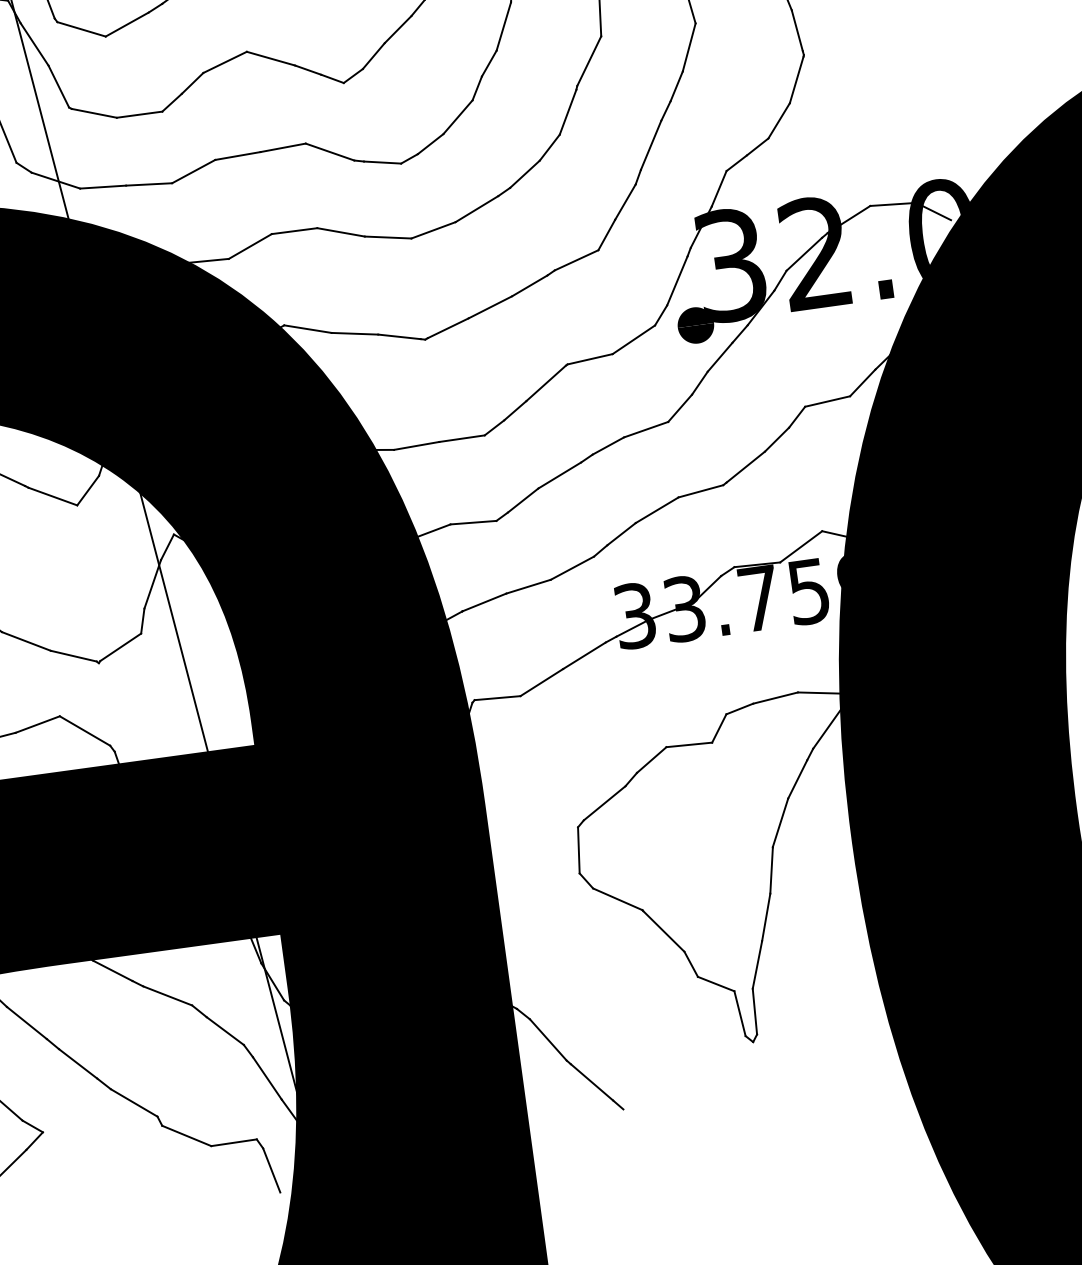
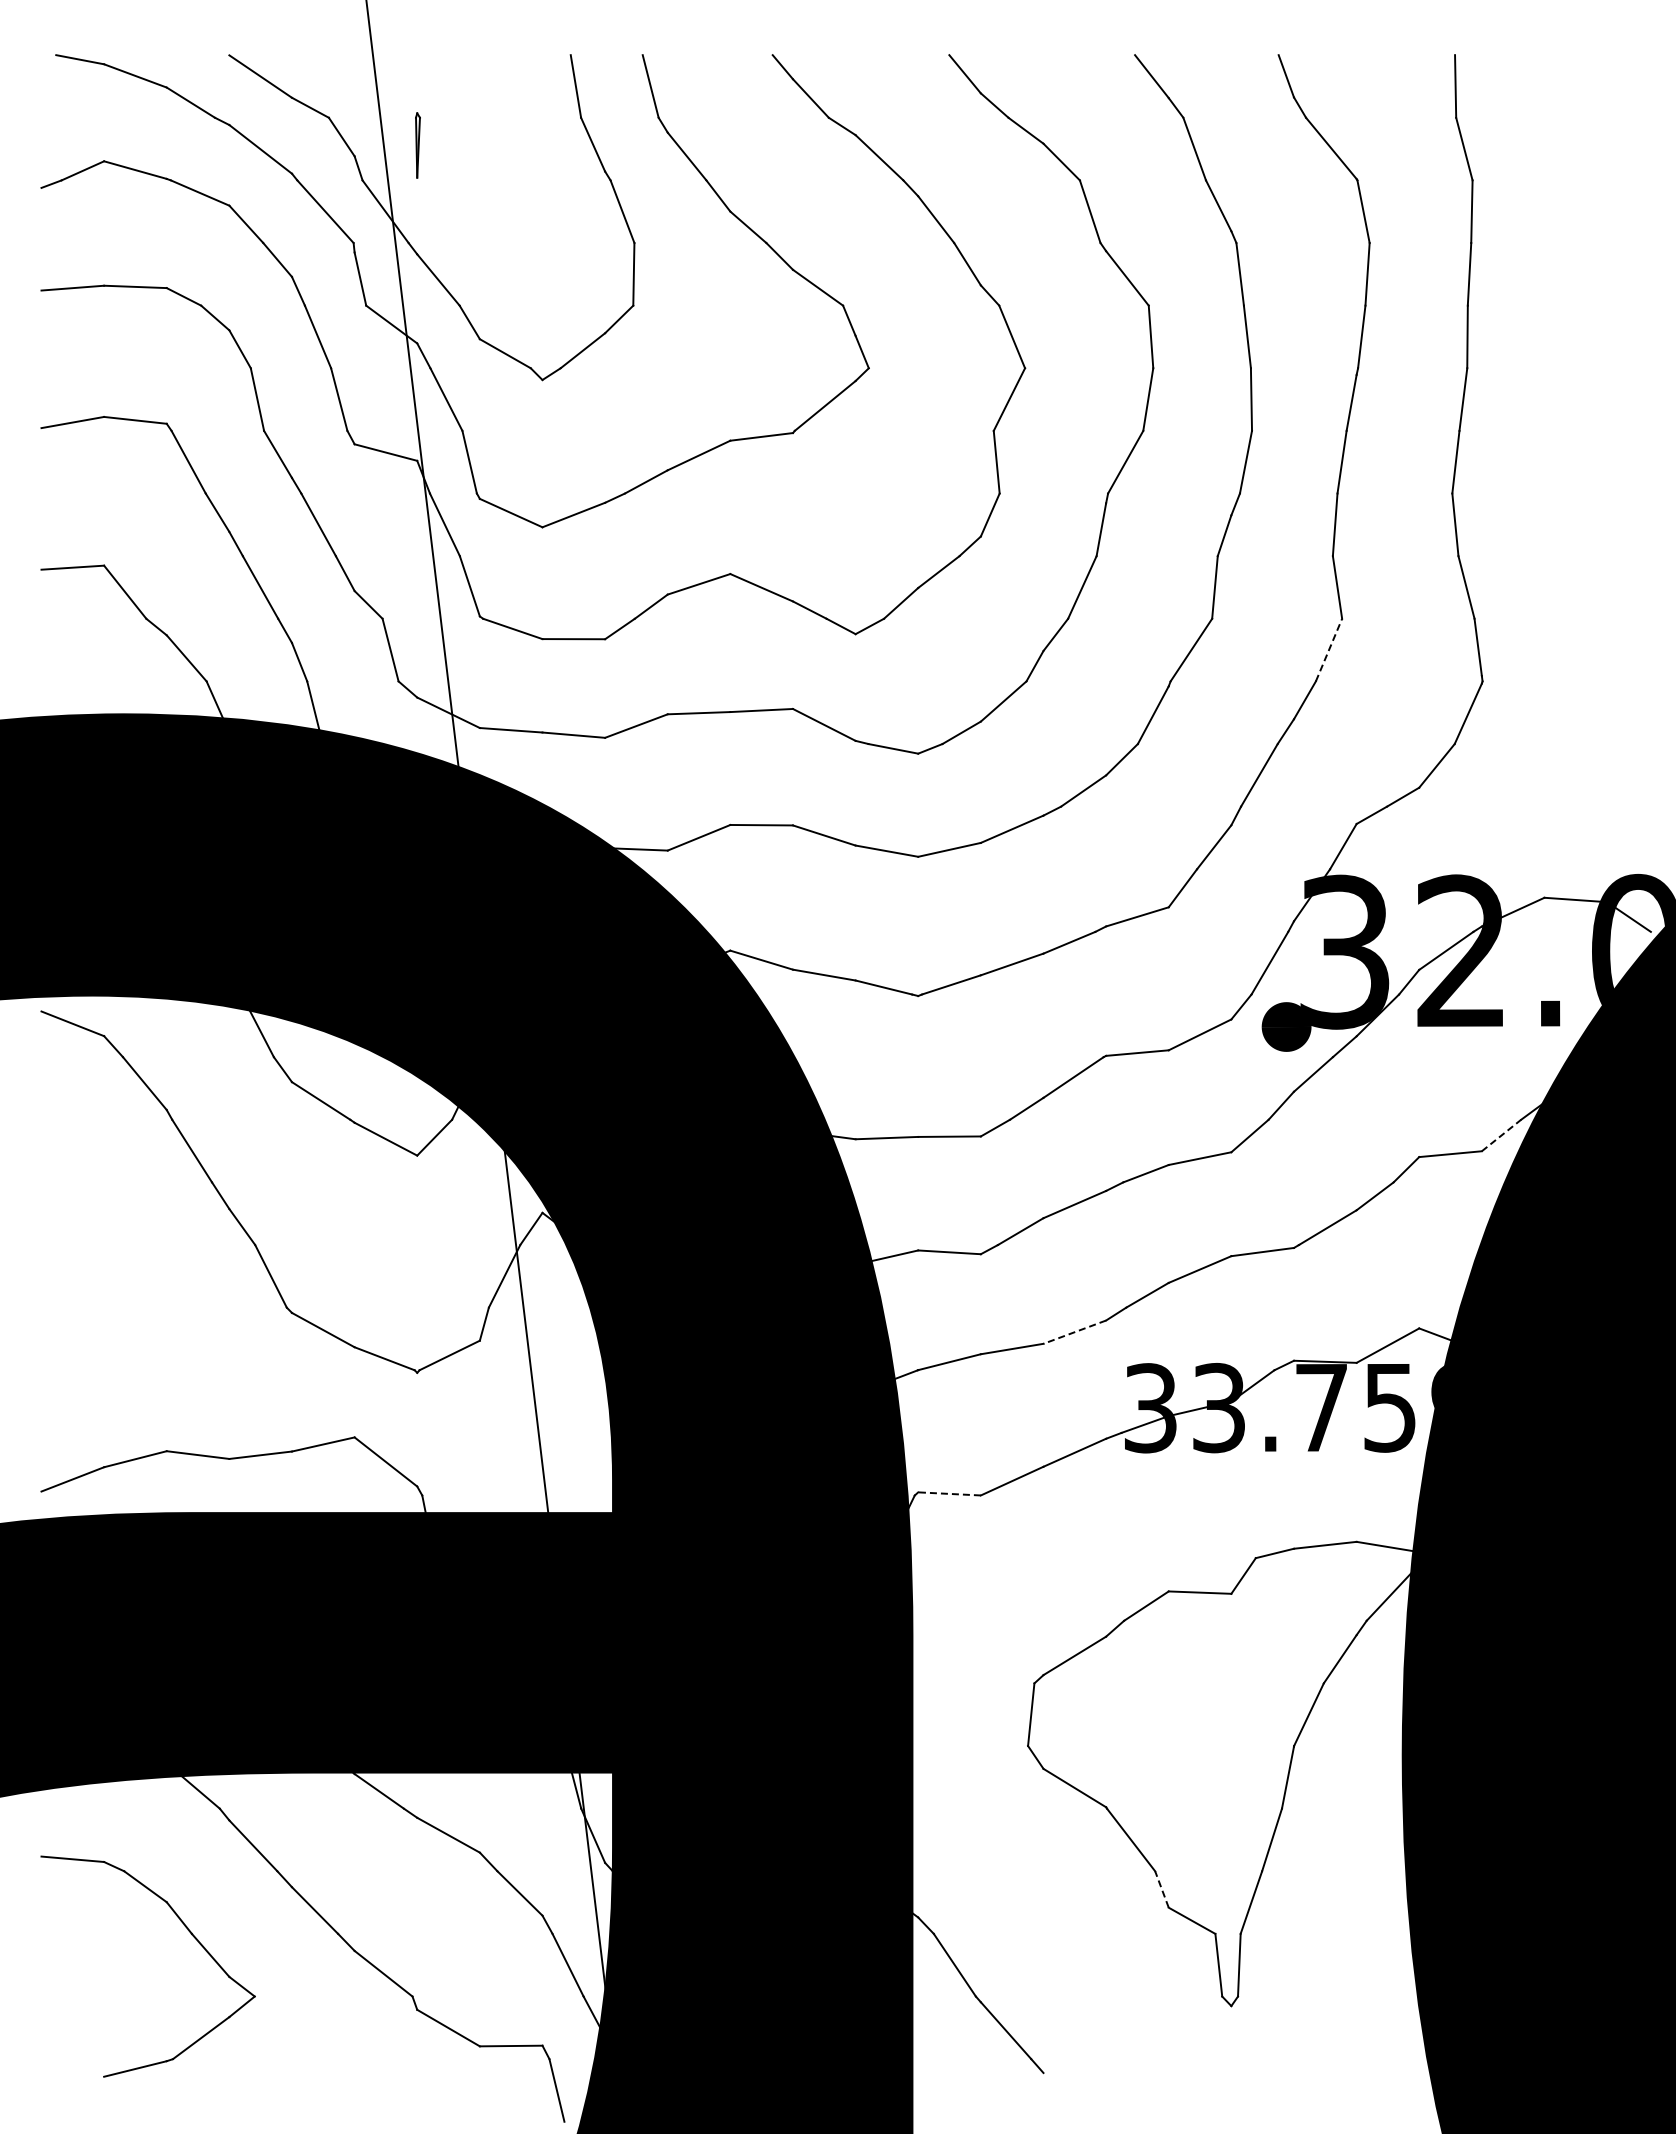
line: (689, 47) -> (1329, 650), solid -> dashed
line: (862, 382) -> (1501, 1135), solid -> dashed
line: (572, 568) -> (1074, 1332), solid -> dashed
line: (497, 697) -> (949, 1493), solid -> dashed
line: (690, 964) -> (1161, 1889), solid -> dashed

